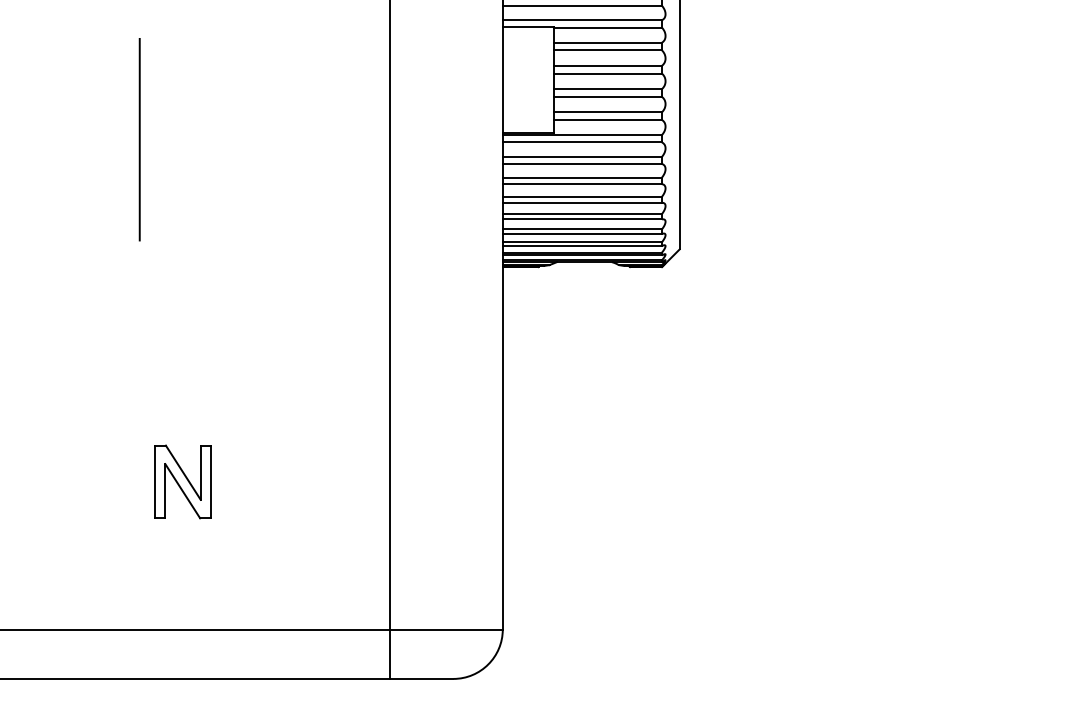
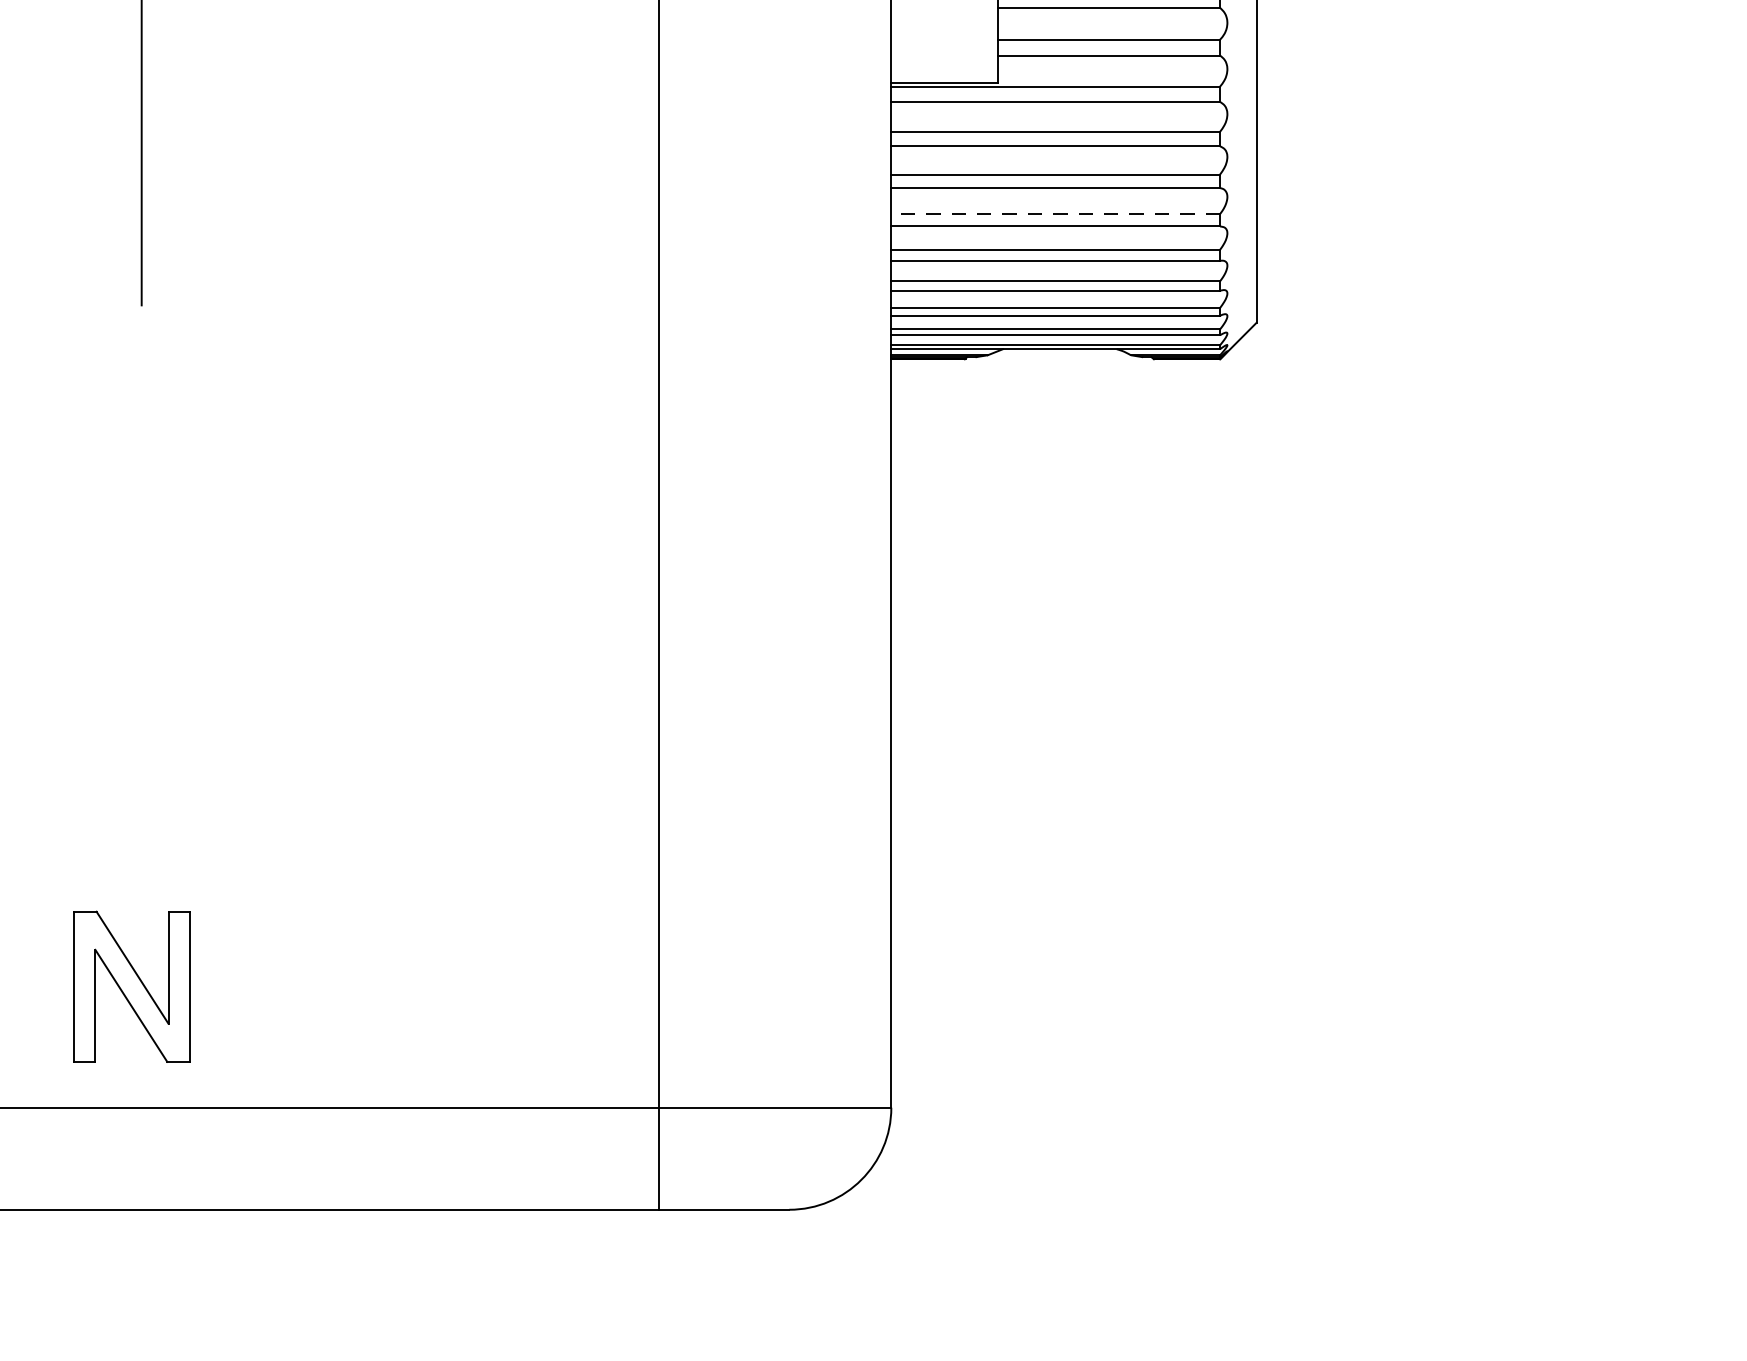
line: (582, 196) -> (1055, 213), solid -> dashed
part: (182, 481) -> (130, 985), moved

